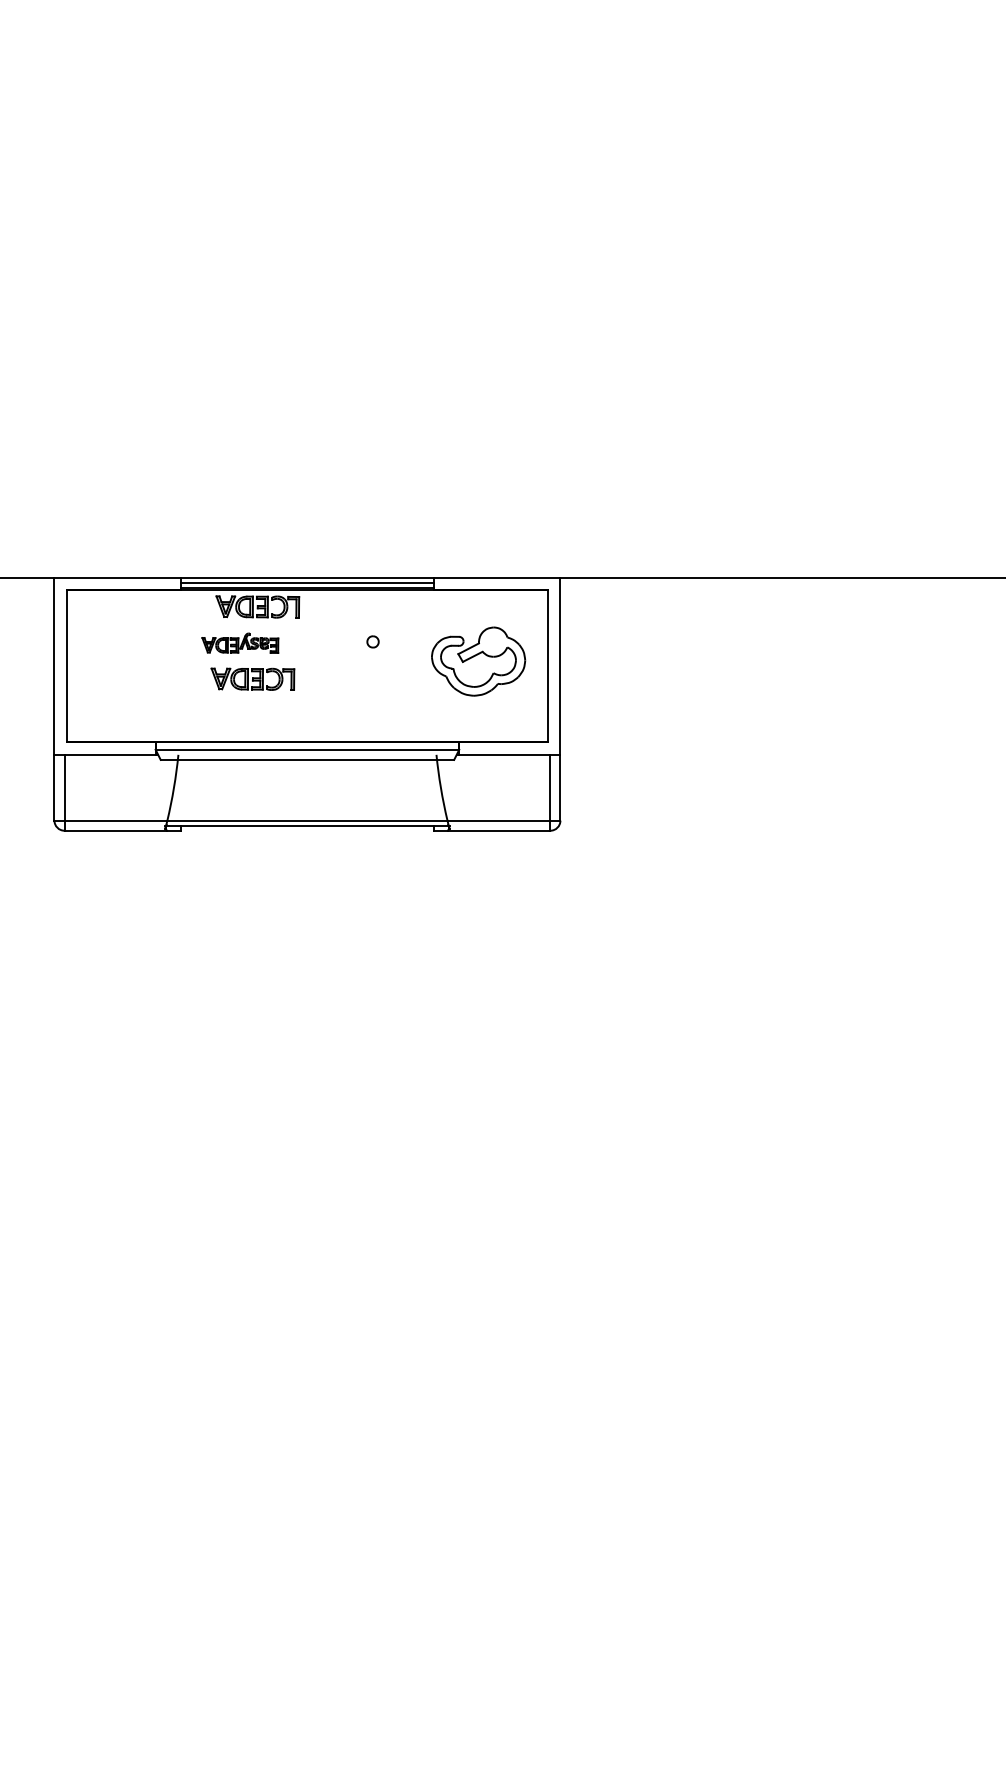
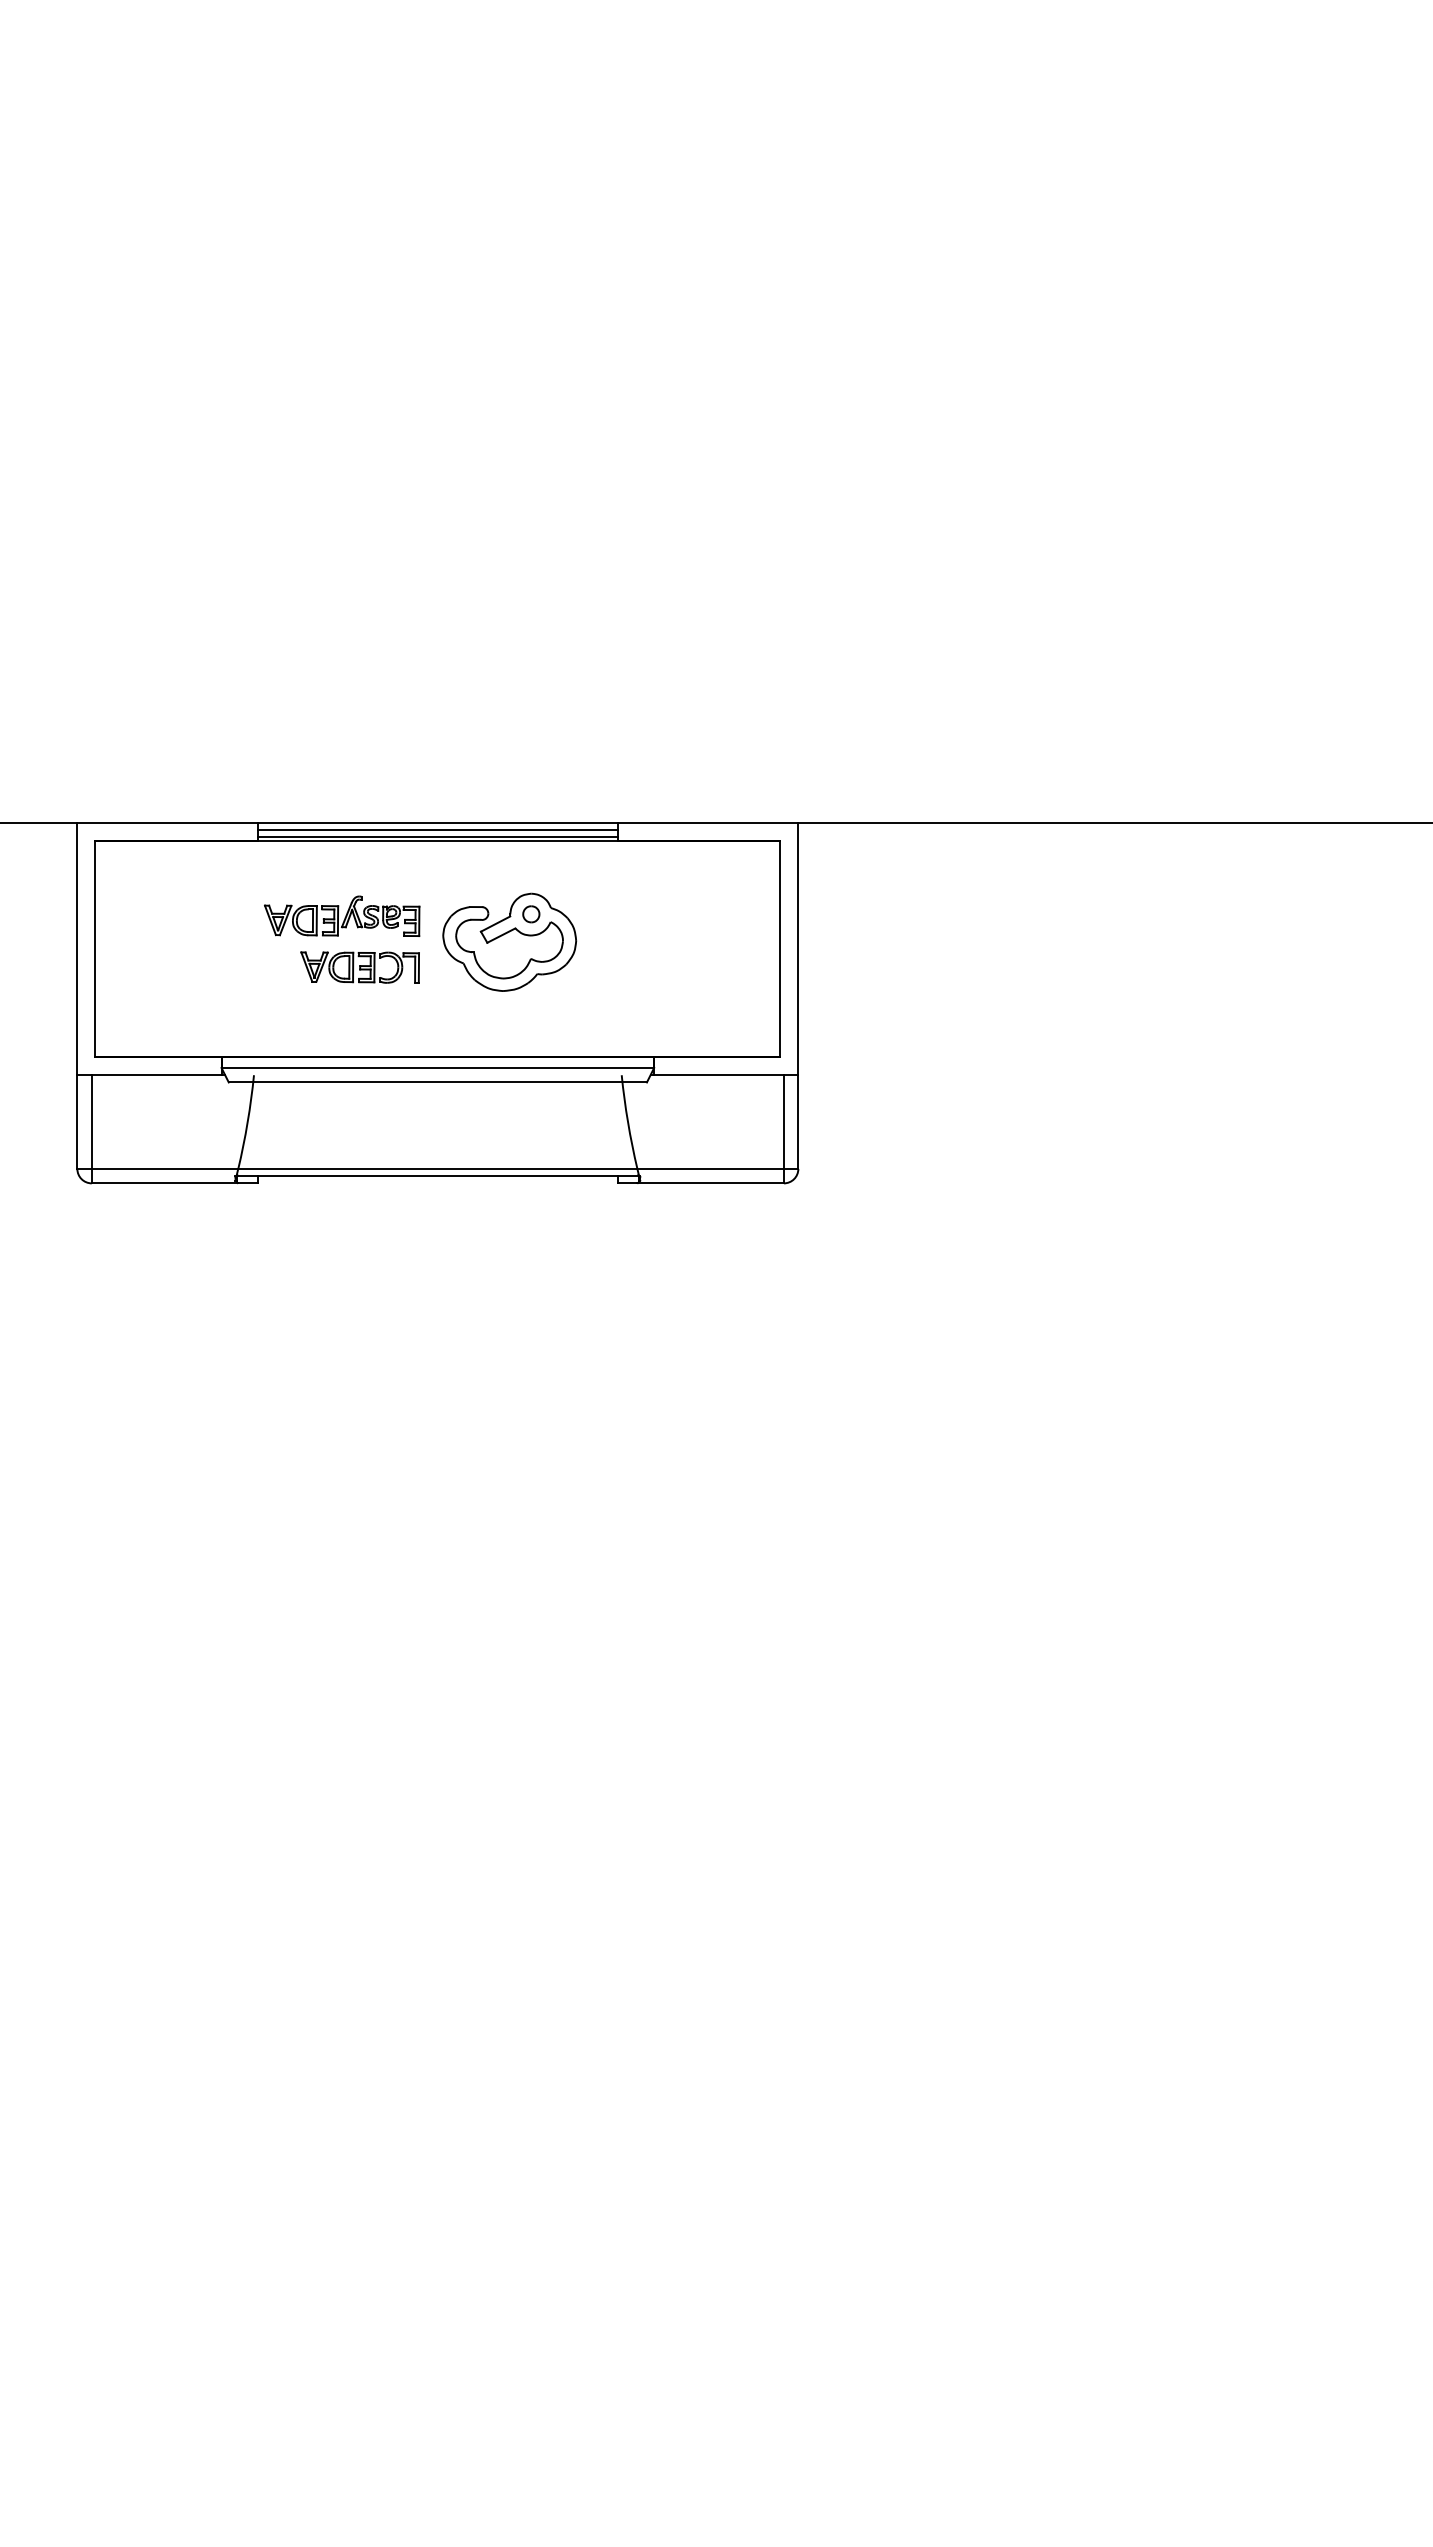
part: (257, 606) -> (366, 864), removed
part: (240, 642) -> (342, 915), size x1.43
part: (475, 656) -> (505, 934), moved

